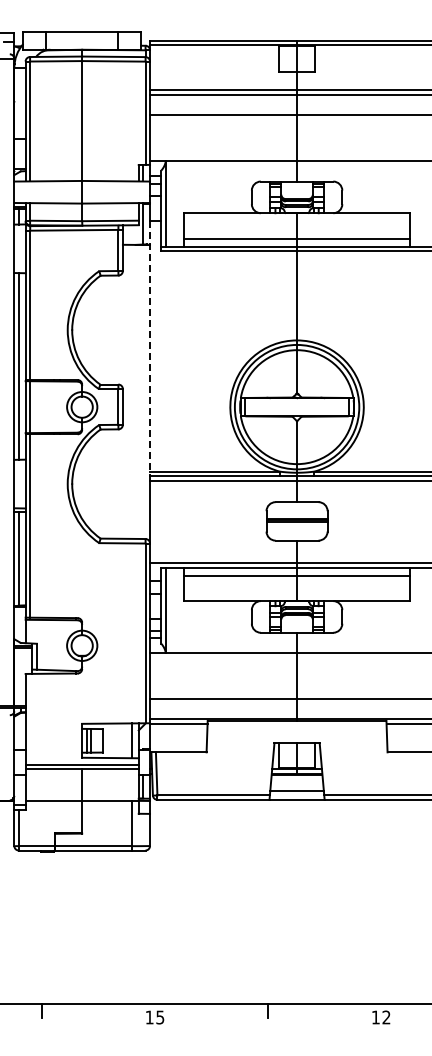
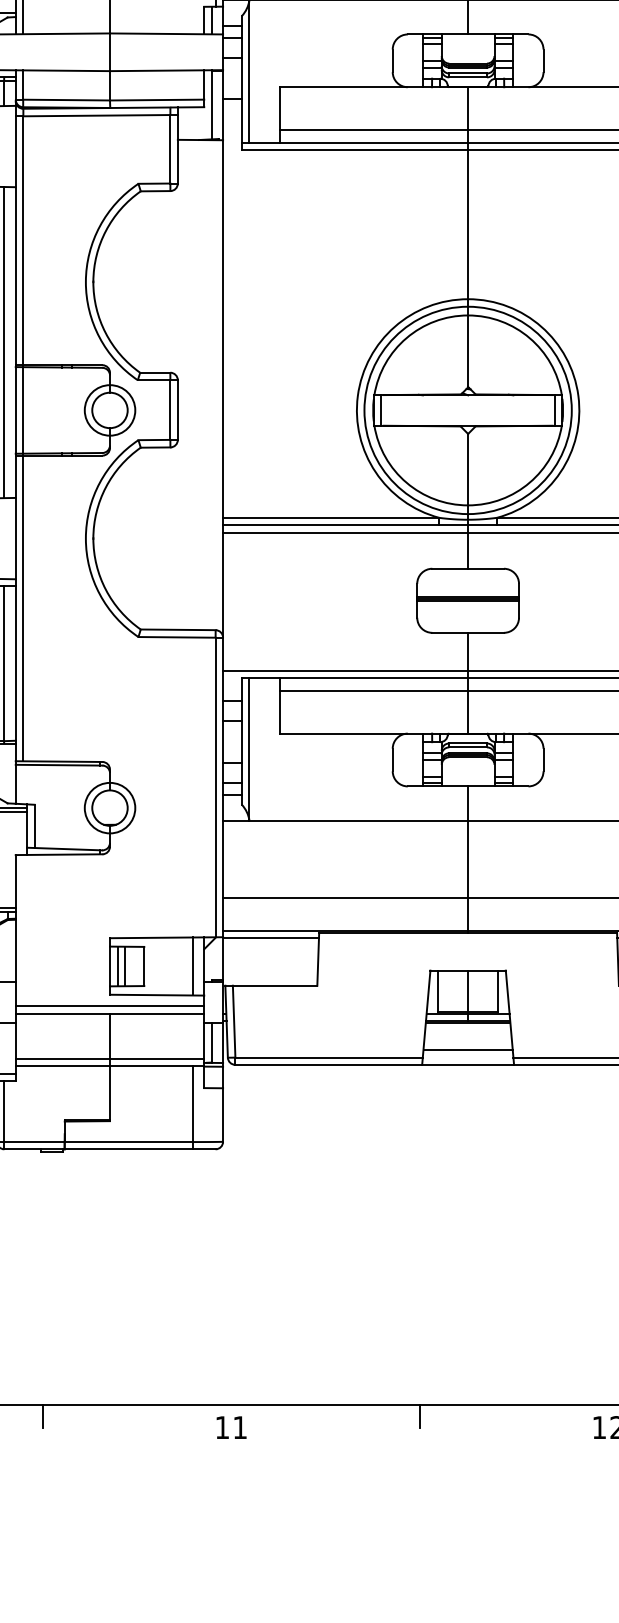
line: (150, 348) -> (223, 312), dashed -> solid
line: (81, 796) -> (108, 1059), added
text: (160, 1017) -> (240, 1427), 15 -> 11

